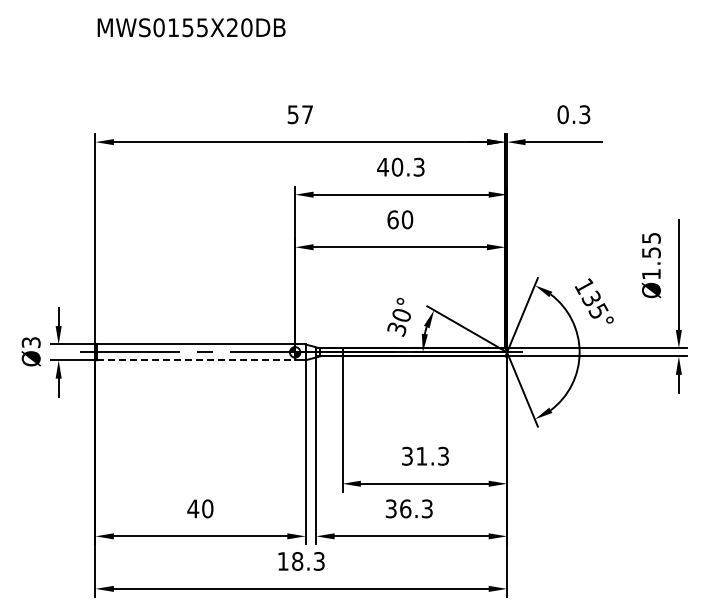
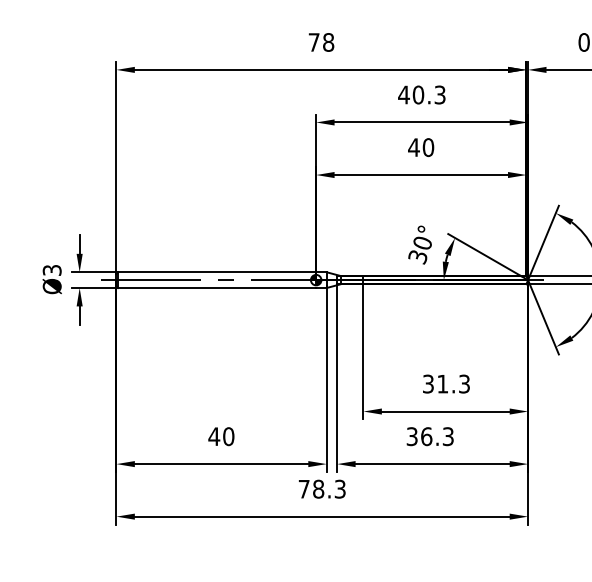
text: (300, 114) -> (321, 42), 57 -> 78
text: (392, 219) -> (413, 147), 60 -> 40
line: (196, 360) -> (217, 288), dashed -> solid
text: (282, 561) -> (303, 489), 18.3 -> 78.3

